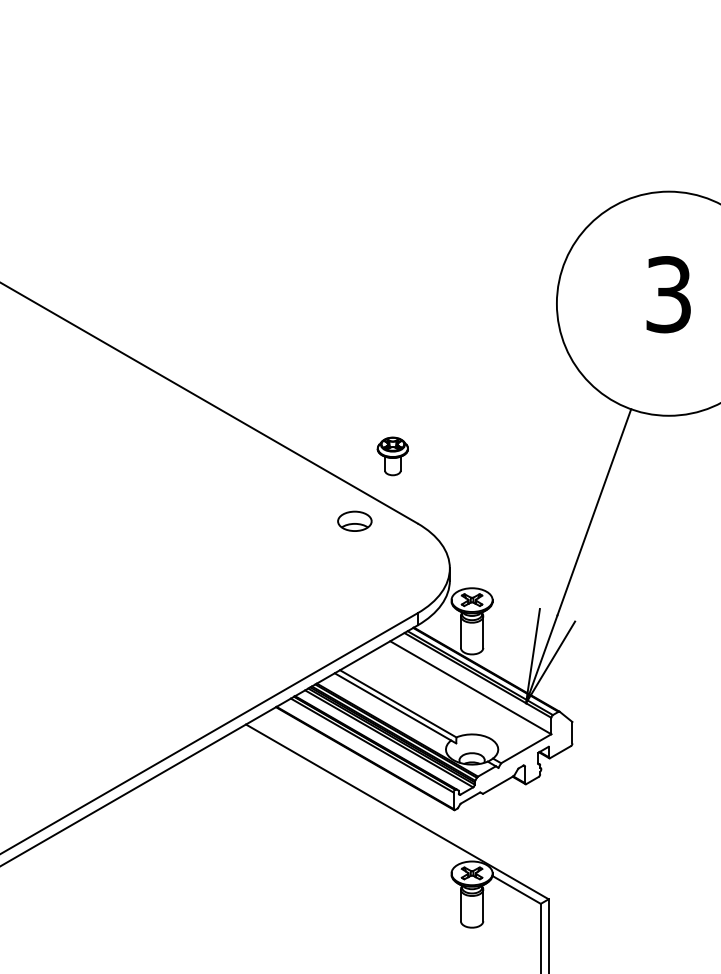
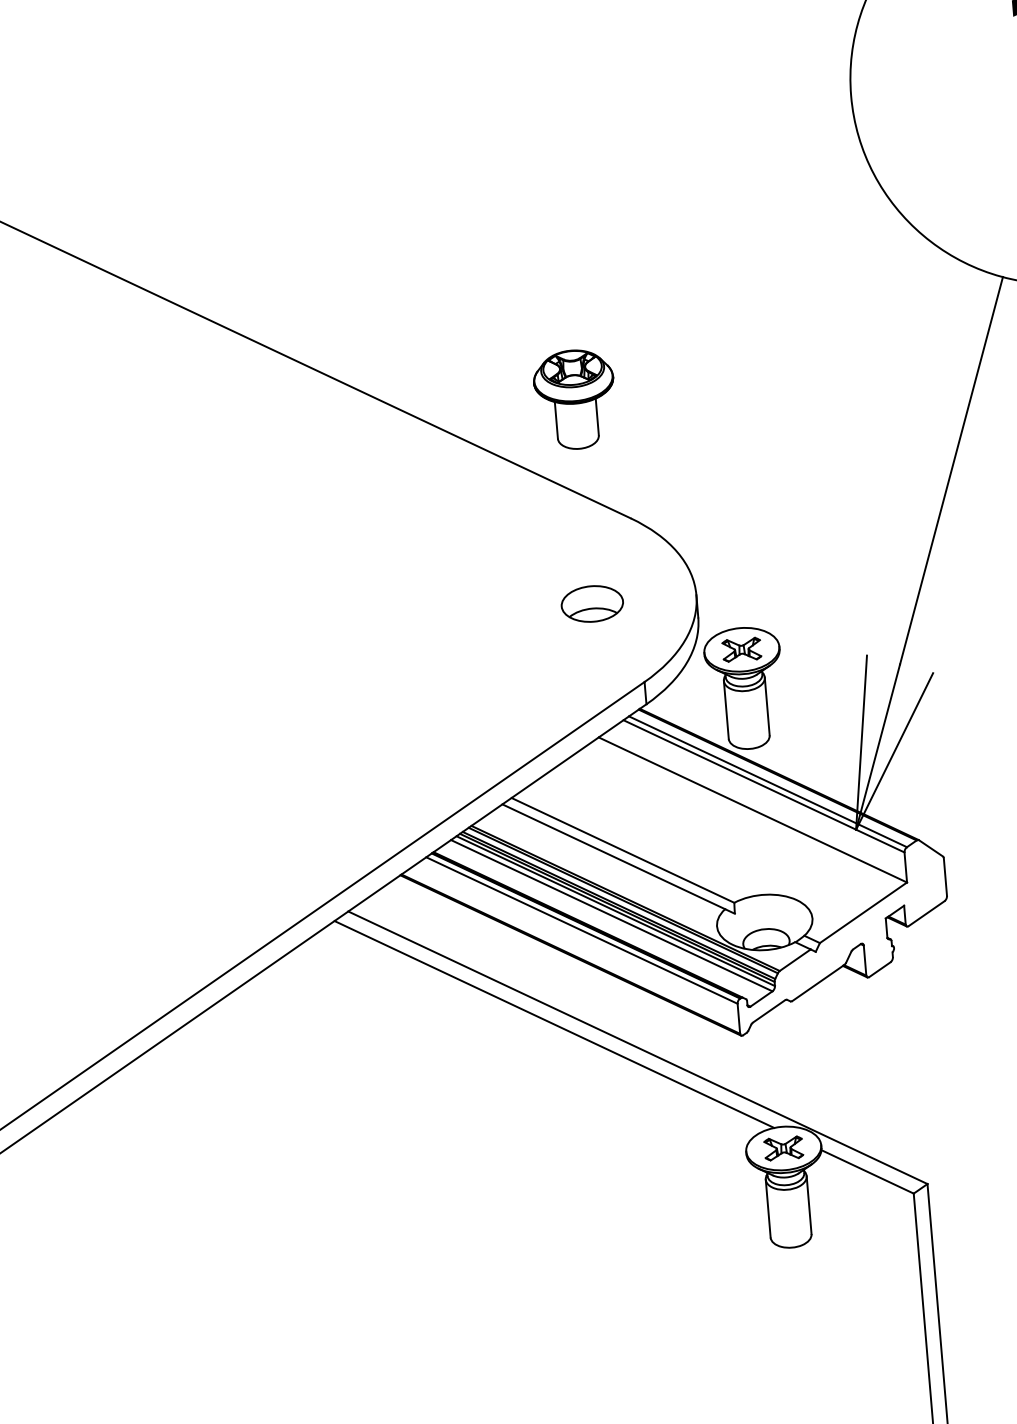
part: (392, 456) -> (574, 399), size x1.43
part: (354, 520) -> (591, 602), moved
line: (352, 795) -> (553, 1024), added

